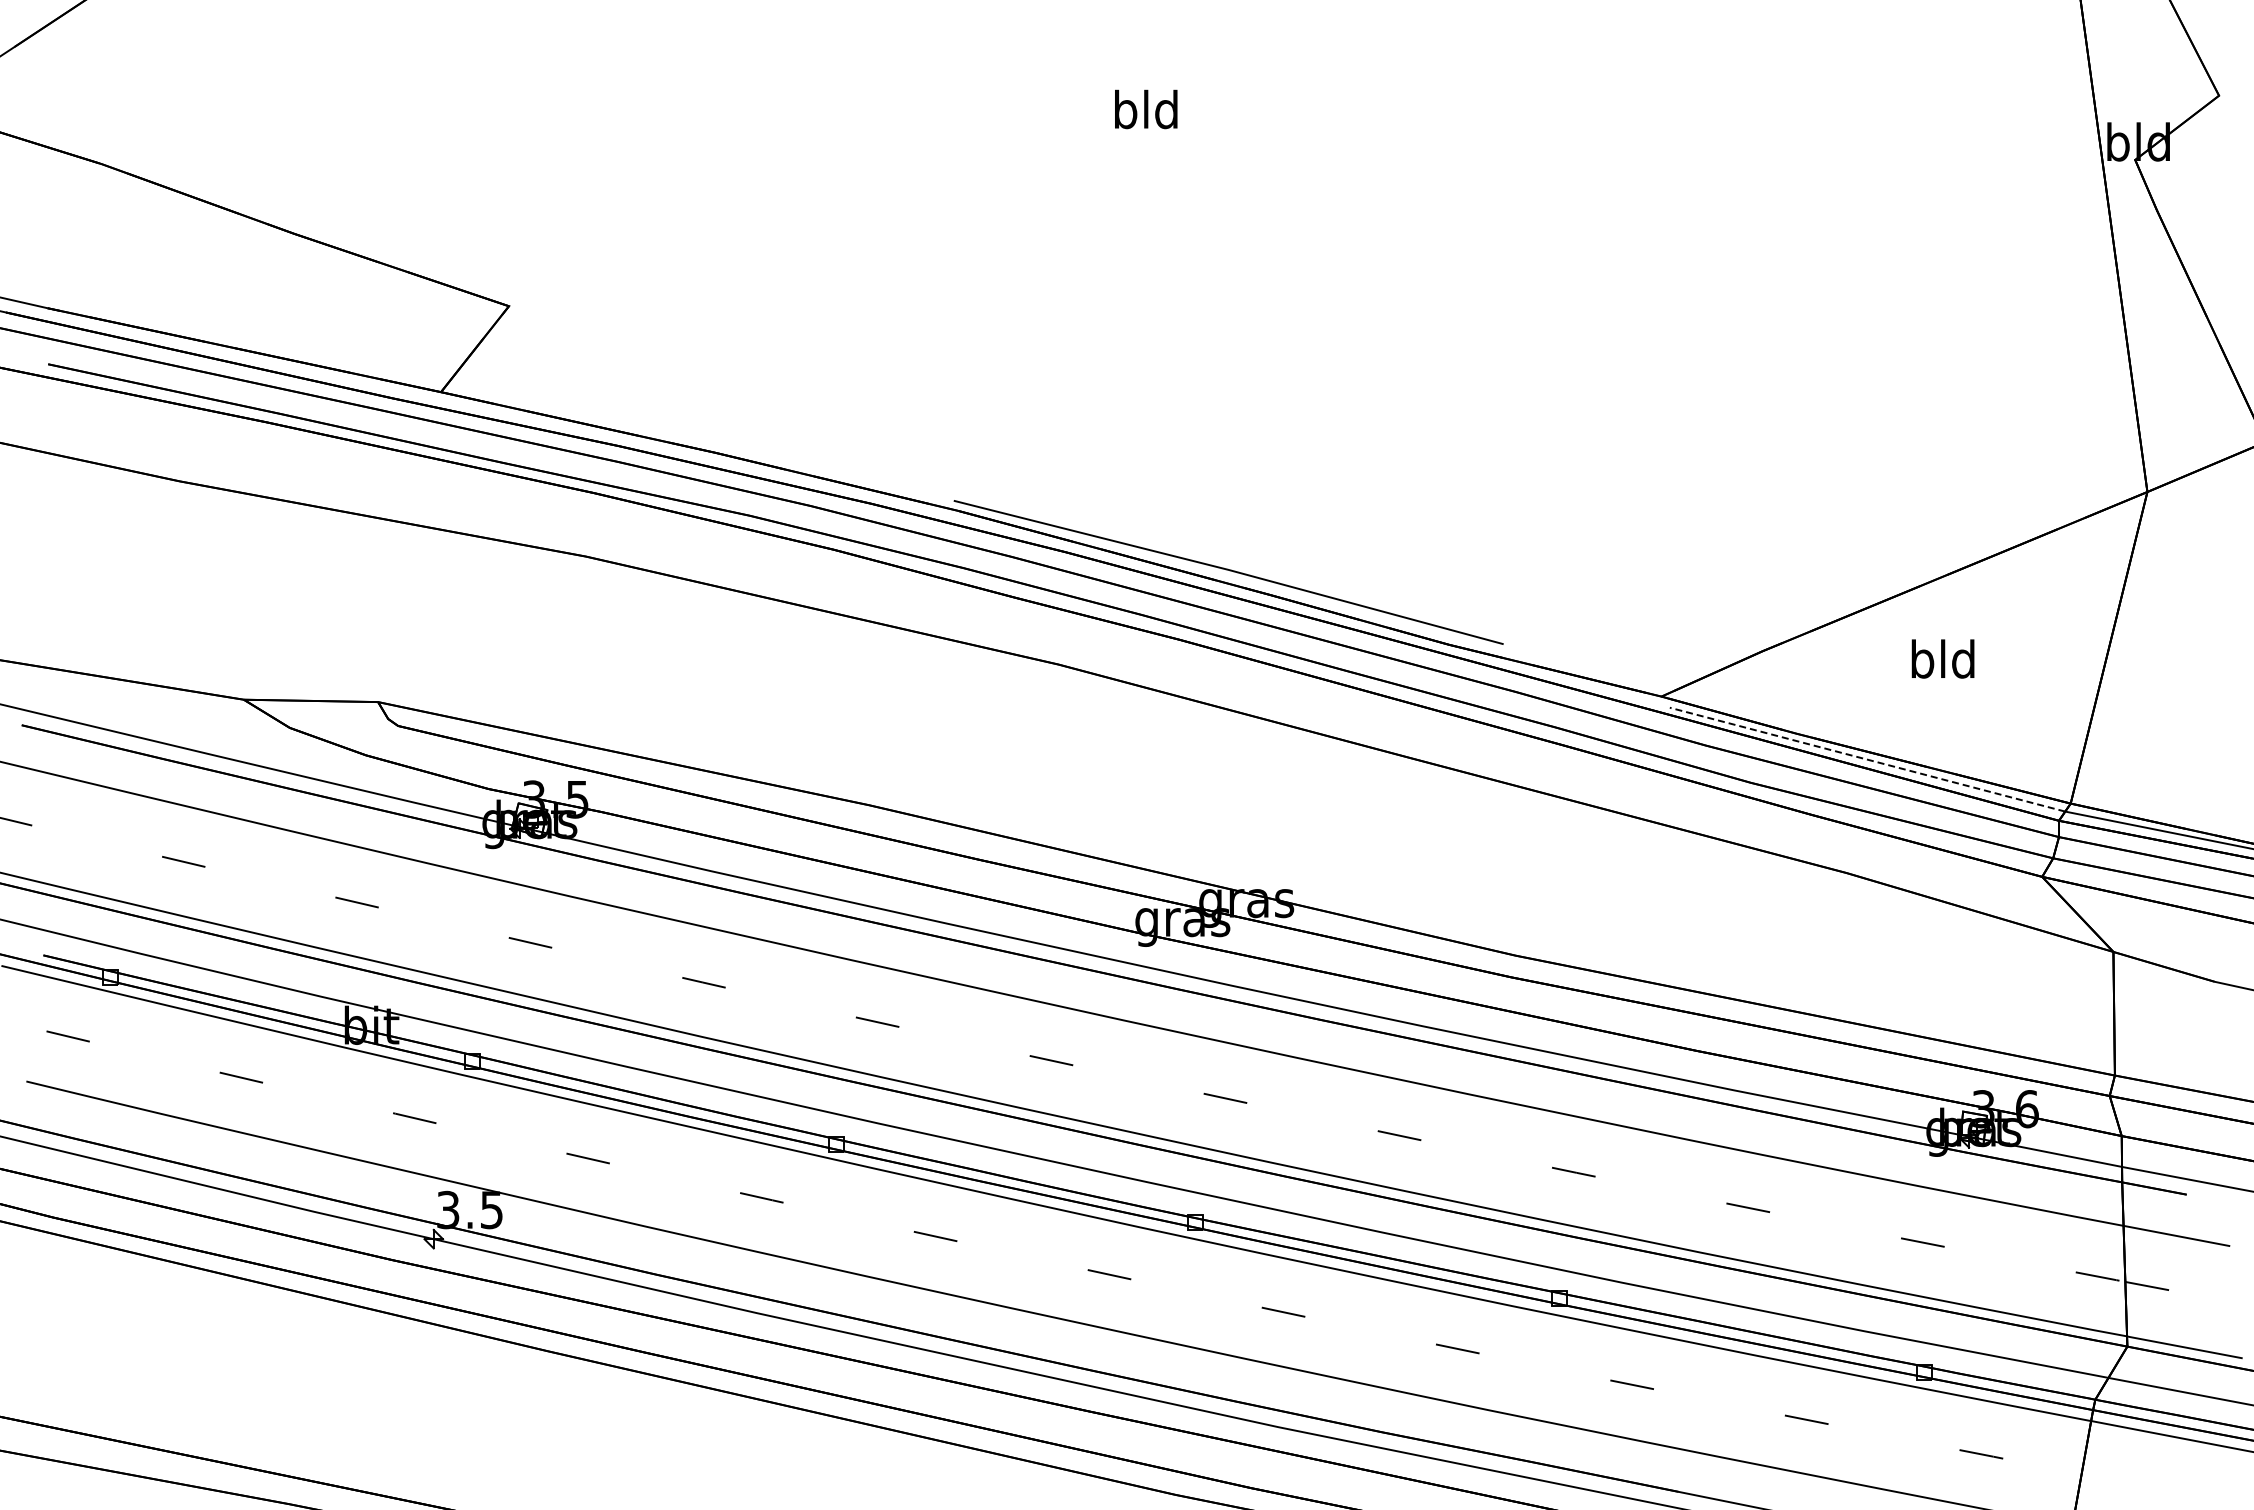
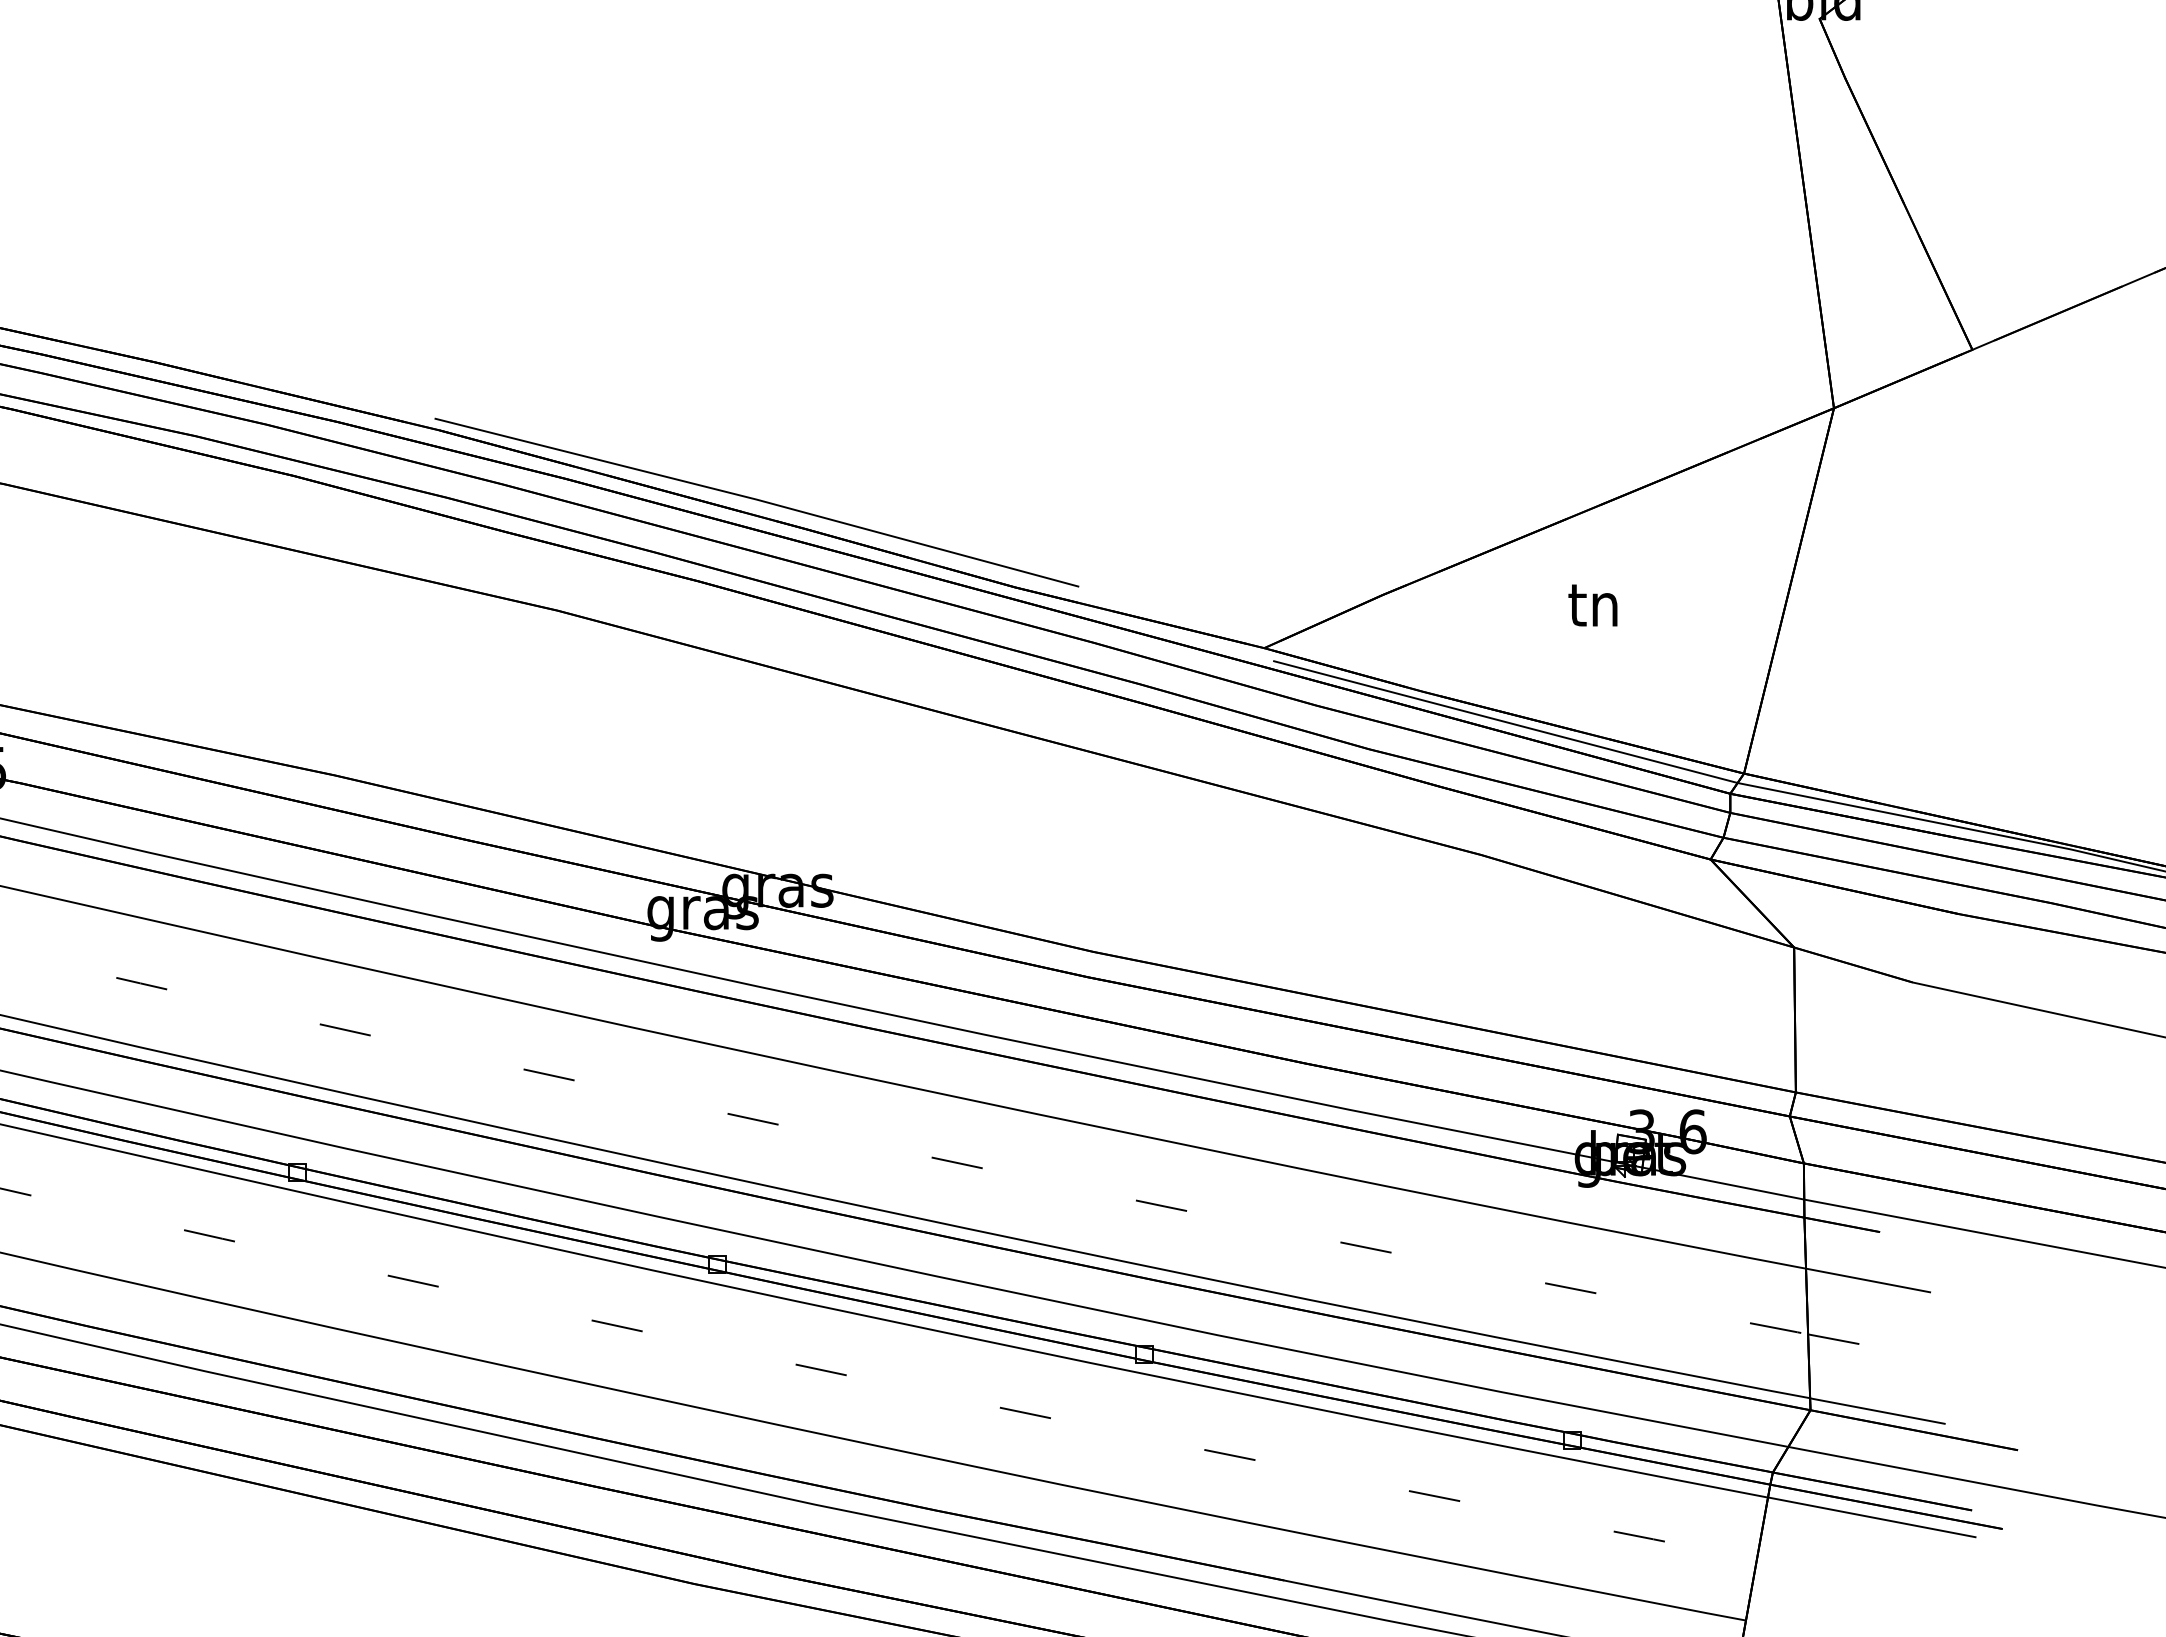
text: (1942, 658) -> (1593, 603), bld -> tn
line: (1867, 759) -> (1505, 721), dashed -> solid

